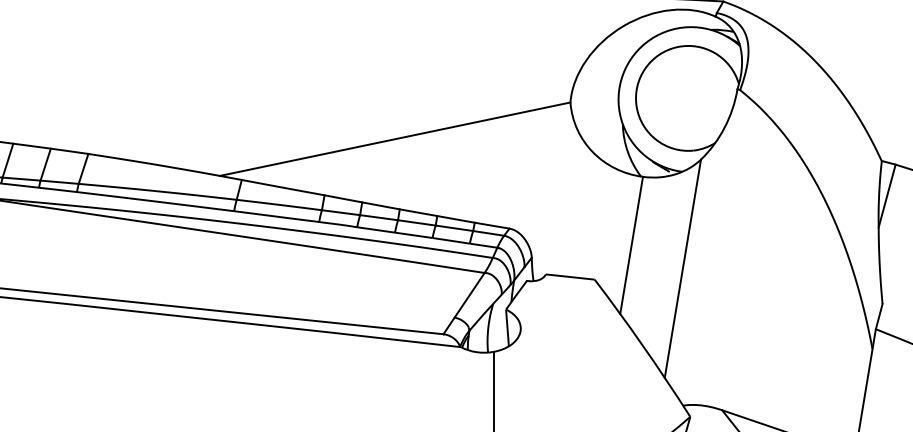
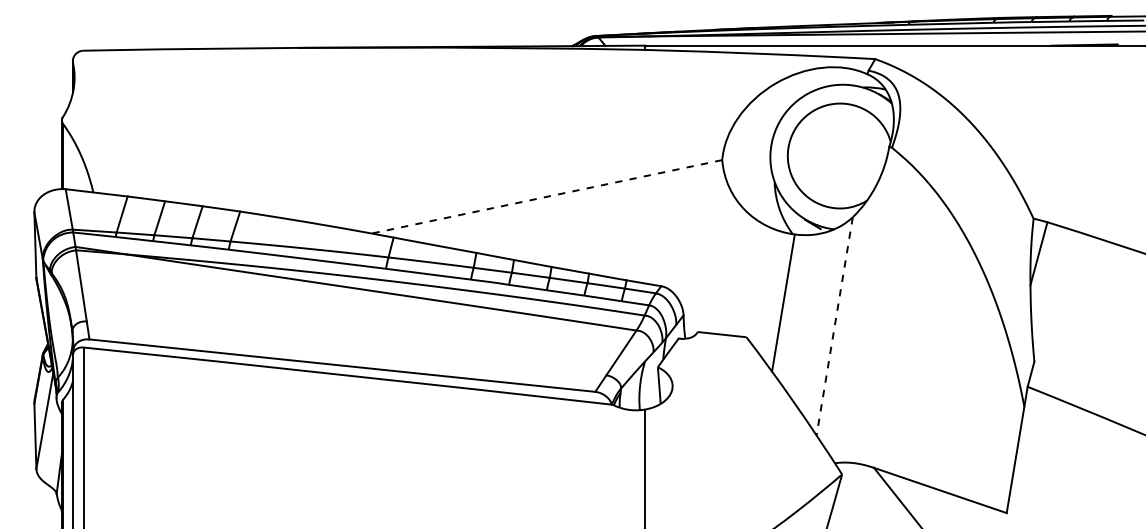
line: (394, 138) -> (546, 196), solid -> dashed
line: (682, 268) -> (834, 326), solid -> dashed

